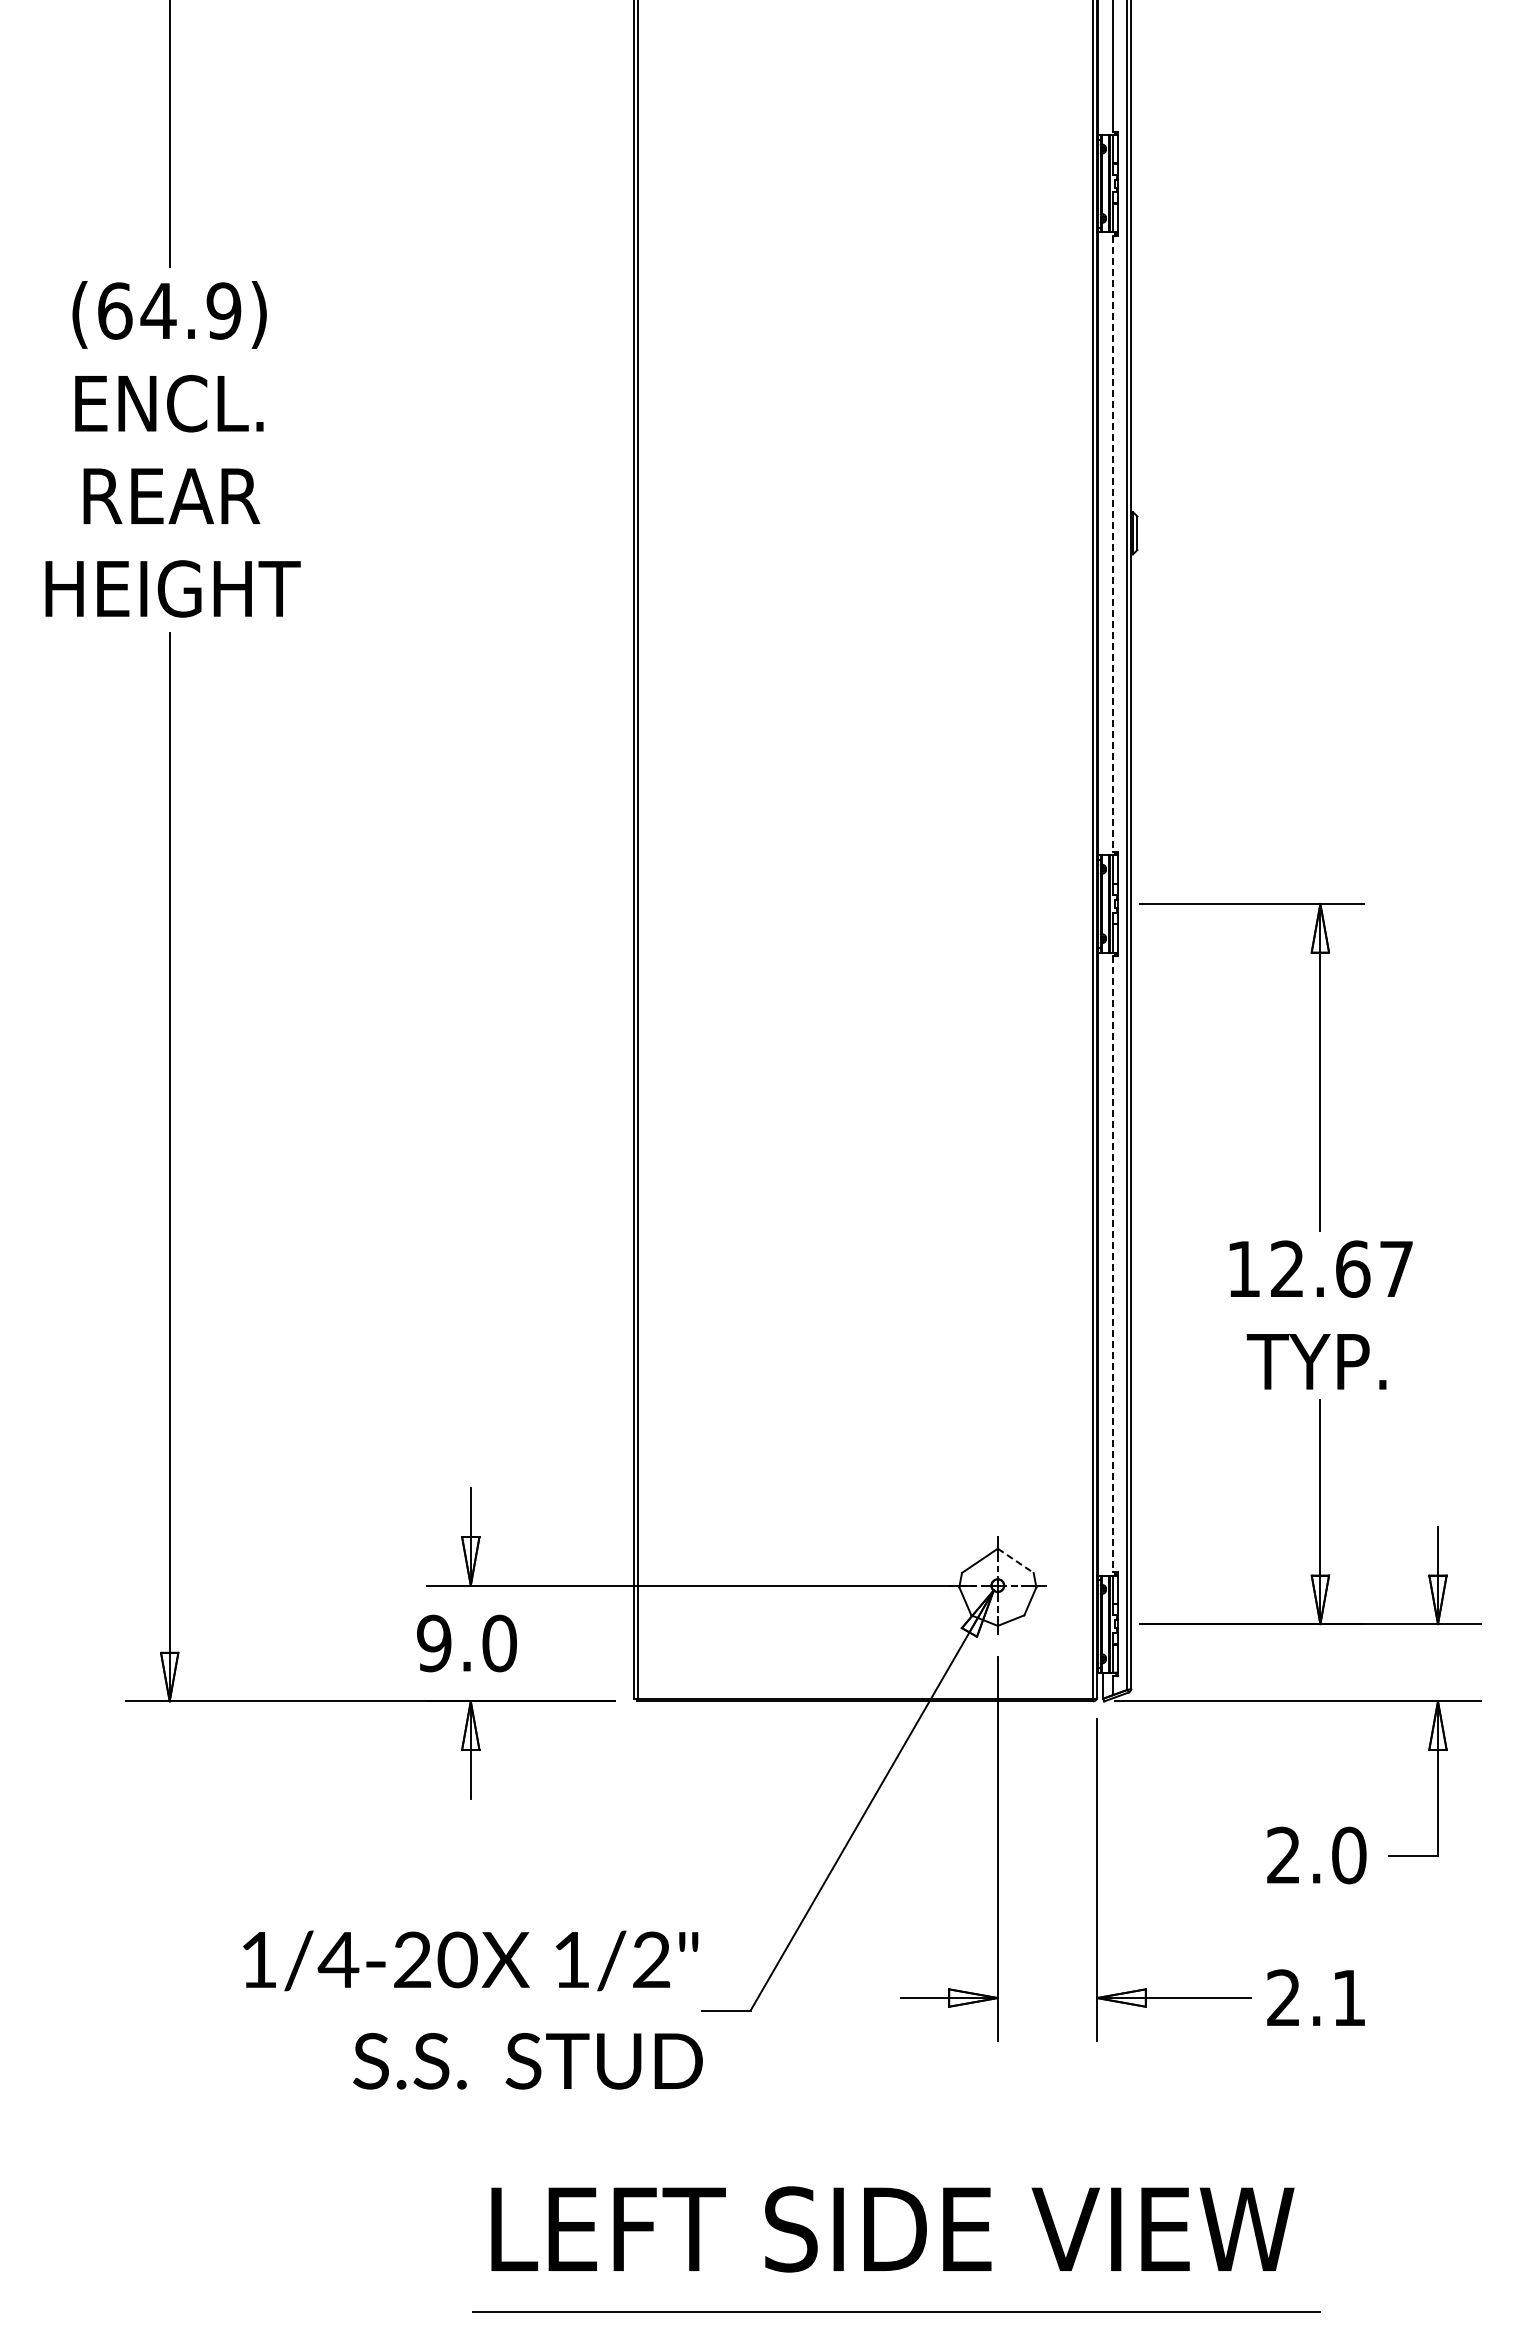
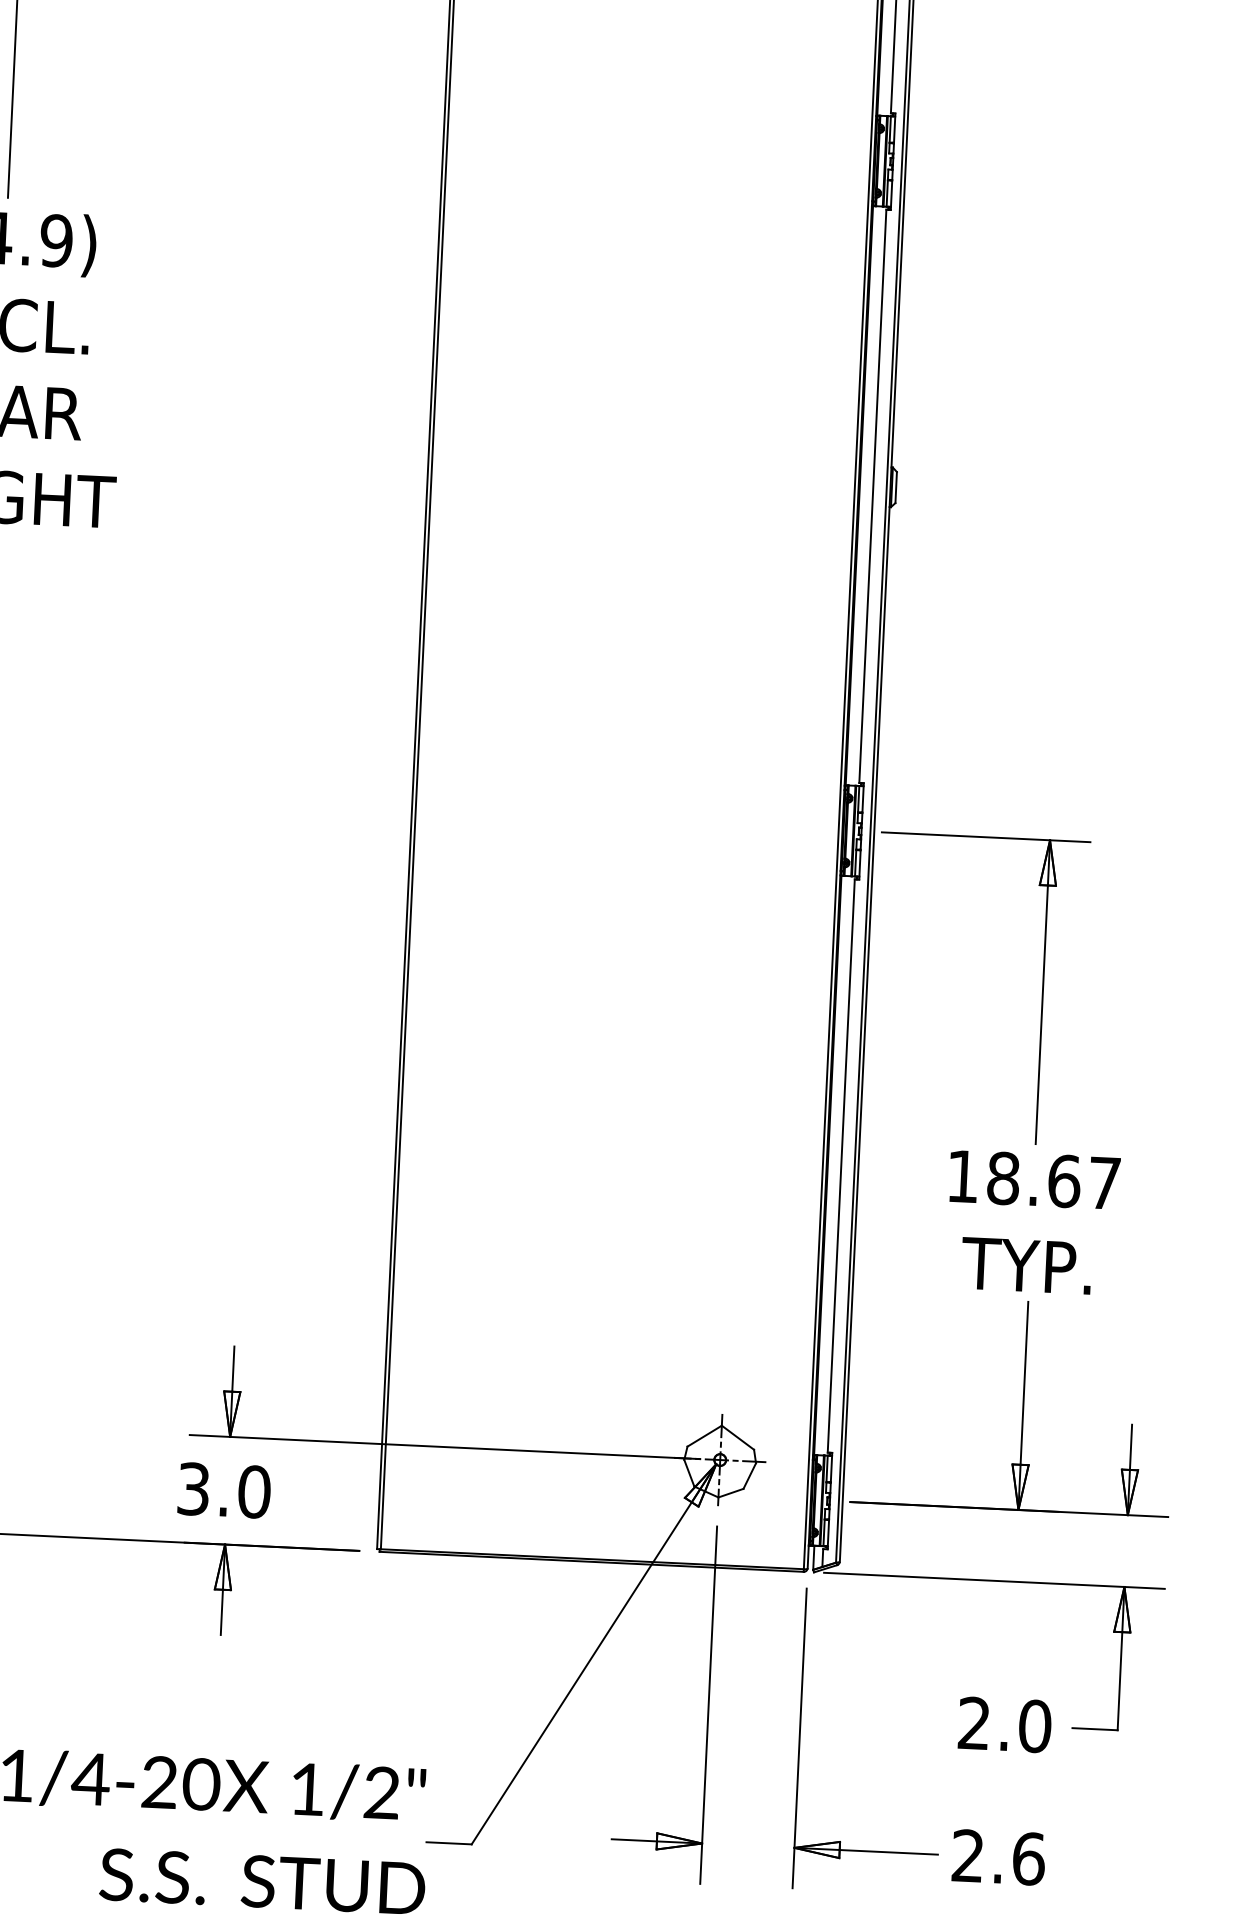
line: (1112, 544) -> (872, 496), dashed -> solid
line: (1112, 1264) -> (840, 1166), dashed -> solid
text: (1287, 1268) -> (1003, 1177), 12.67 -> 18.67
line: (1015, 1560) -> (737, 1437), dashed -> solid
text: (434, 1643) -> (193, 1489), 9.0 -> 3.0
text: (1349, 1997) -> (1029, 1858), 2.1 -> 2.6

